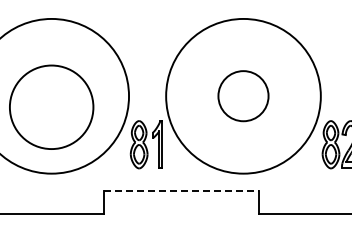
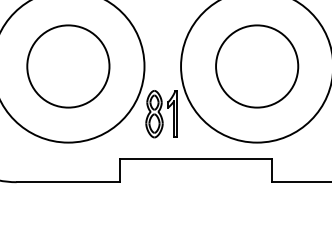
circle: (243, 95) -> (257, 65), size x1.67
circle: (51, 106) -> (68, 65), moved
line: (182, 190) -> (197, 159), dashed -> solid

